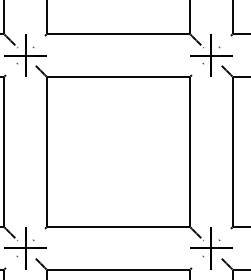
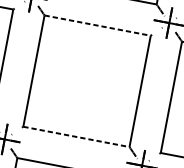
line: (118, 76) -> (97, 25), solid -> dashed
line: (118, 227) -> (76, 137), solid -> dashed

